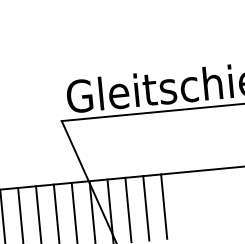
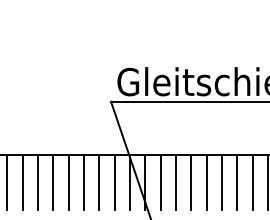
line: (235, 199) -> (252, 182), added
line: (218, 201) -> (237, 182), added
line: (199, 203) -> (221, 182), added
line: (181, 204) -> (206, 182), added

